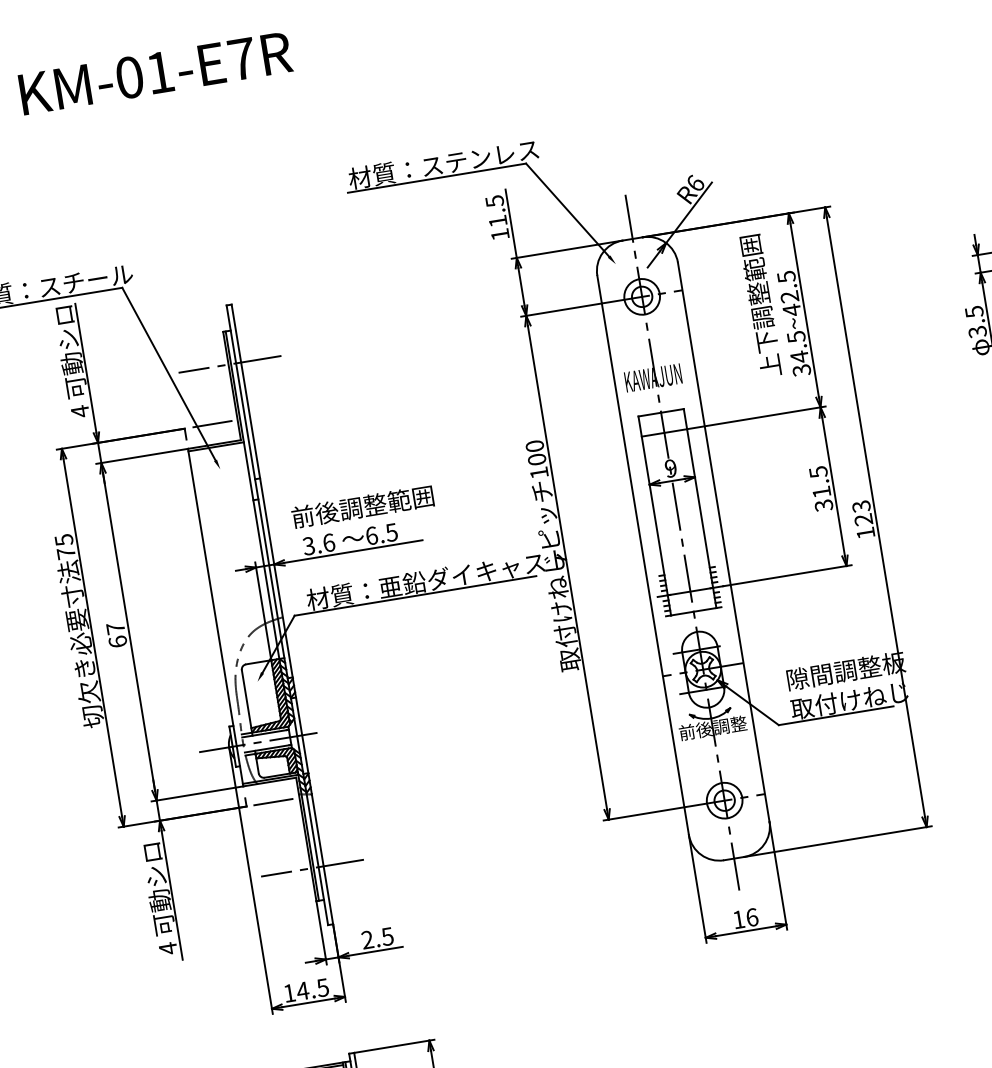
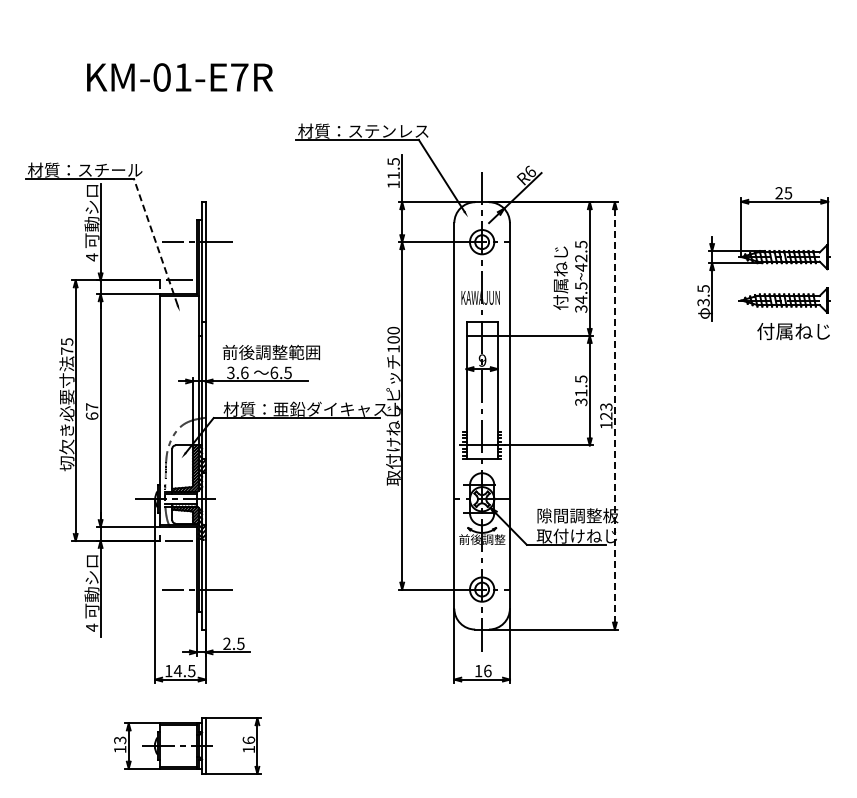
text: (154, 73) -> (179, 77), moved
text: (760, 304) -> (560, 260), 上下調整範囲 -> 付属ねじ
line: (168, 373) -> (155, 241), solid -> dashed
line: (875, 516) -> (614, 415), solid -> dashed

